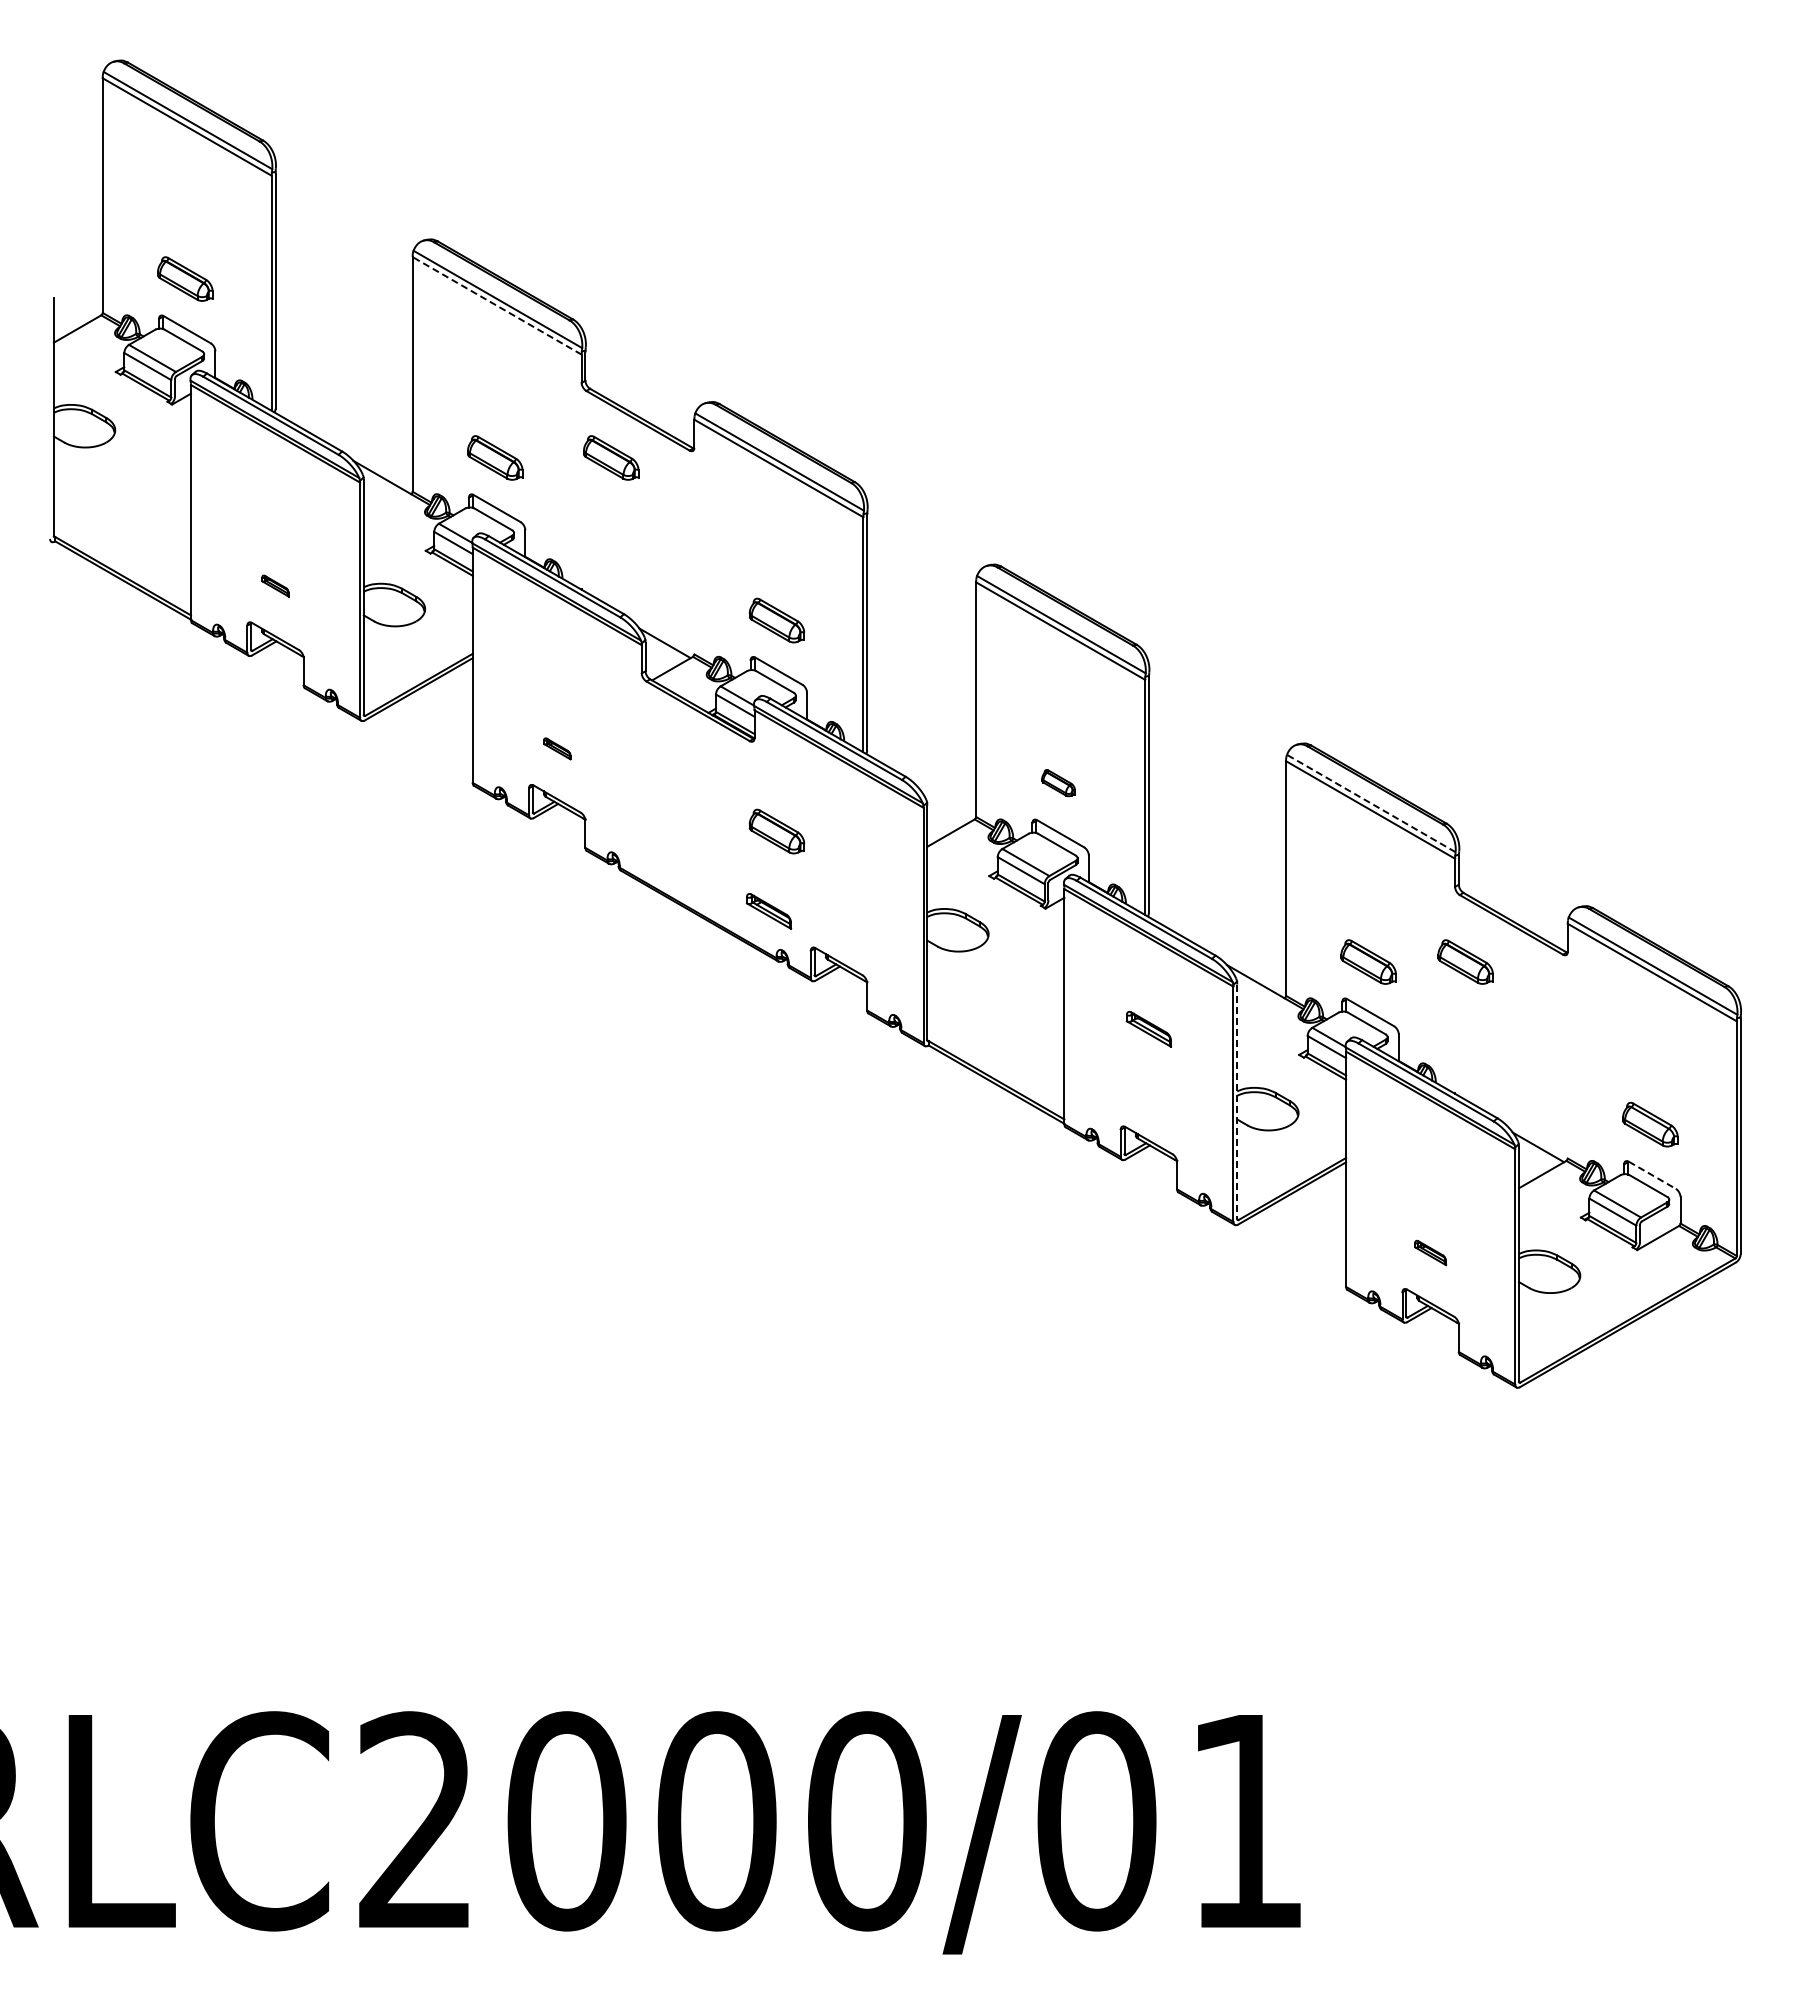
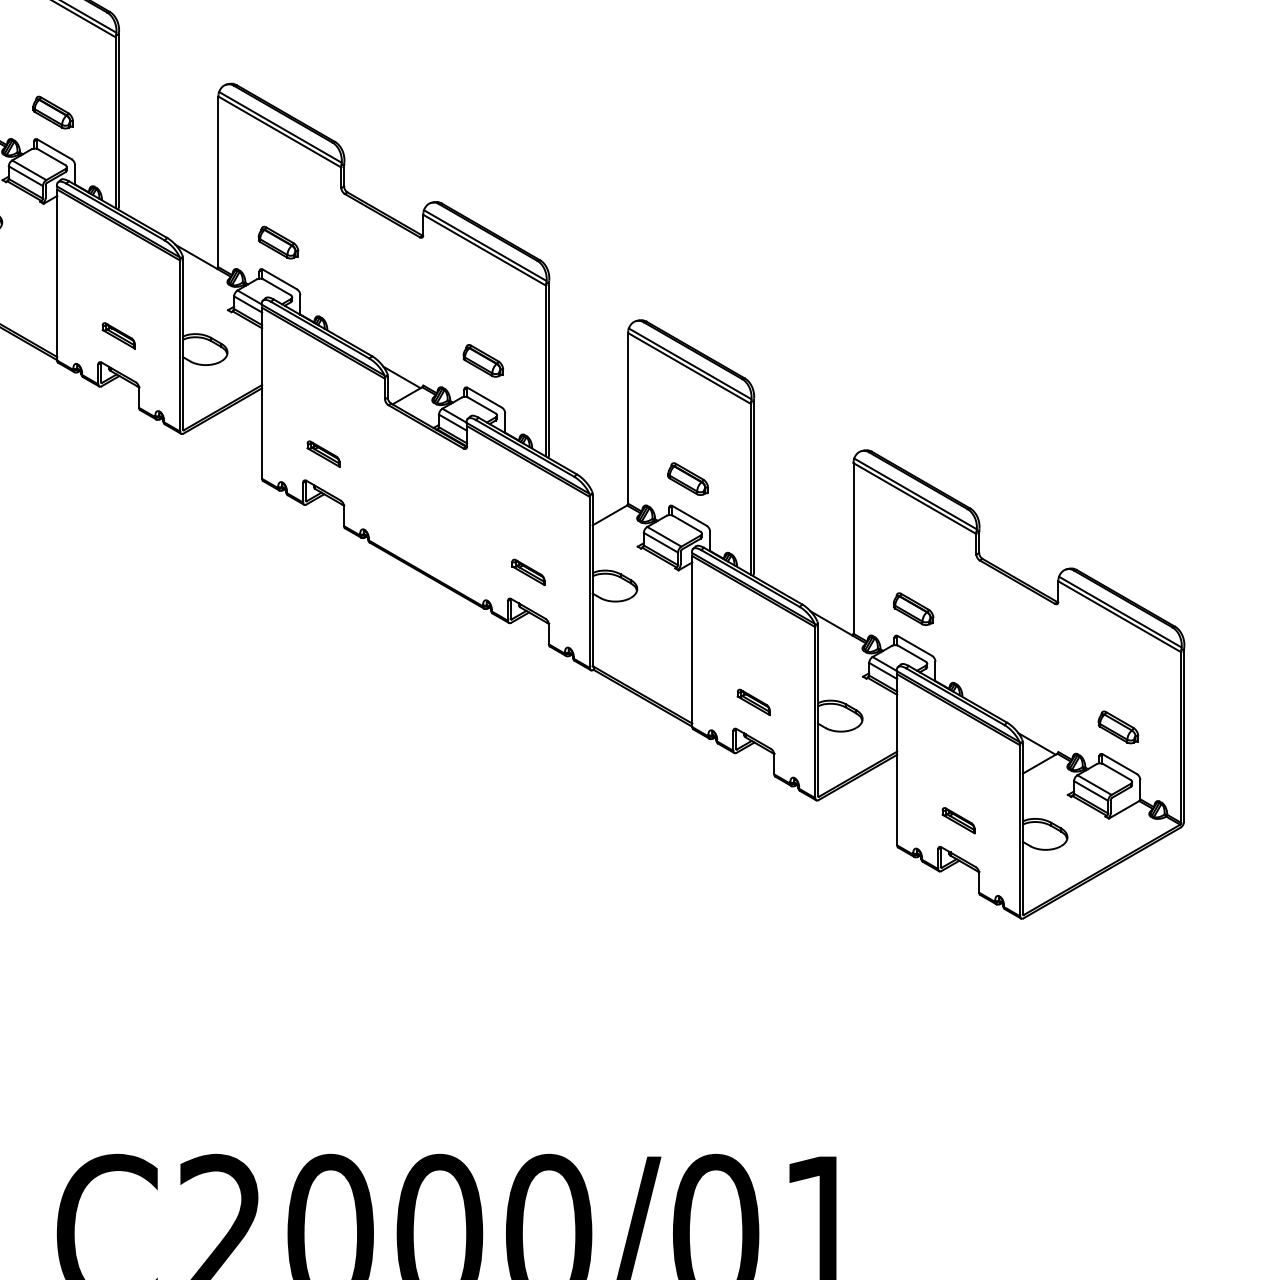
line: (497, 305) -> (280, 131), dashed -> solid
part: (611, 457) -> (363, 242), removed
part: (275, 585) -> (118, 335), size x1.67
part: (557, 748) -> (323, 453), size x1.67
part: (1058, 782) -> (688, 478), size x1.67
line: (1370, 803) -> (914, 493), dashed -> solid
part: (776, 831) -> (483, 514), removed
part: (768, 911) -> (528, 572), moved
part: (1465, 961) -> (983, 608), removed
part: (1148, 1028) -> (753, 701), moved
line: (1237, 1102) -> (818, 711), dashed -> solid
line: (1652, 1175) -> (1119, 764), dashed -> solid
part: (1430, 1252) -> (958, 820), size x1.43

